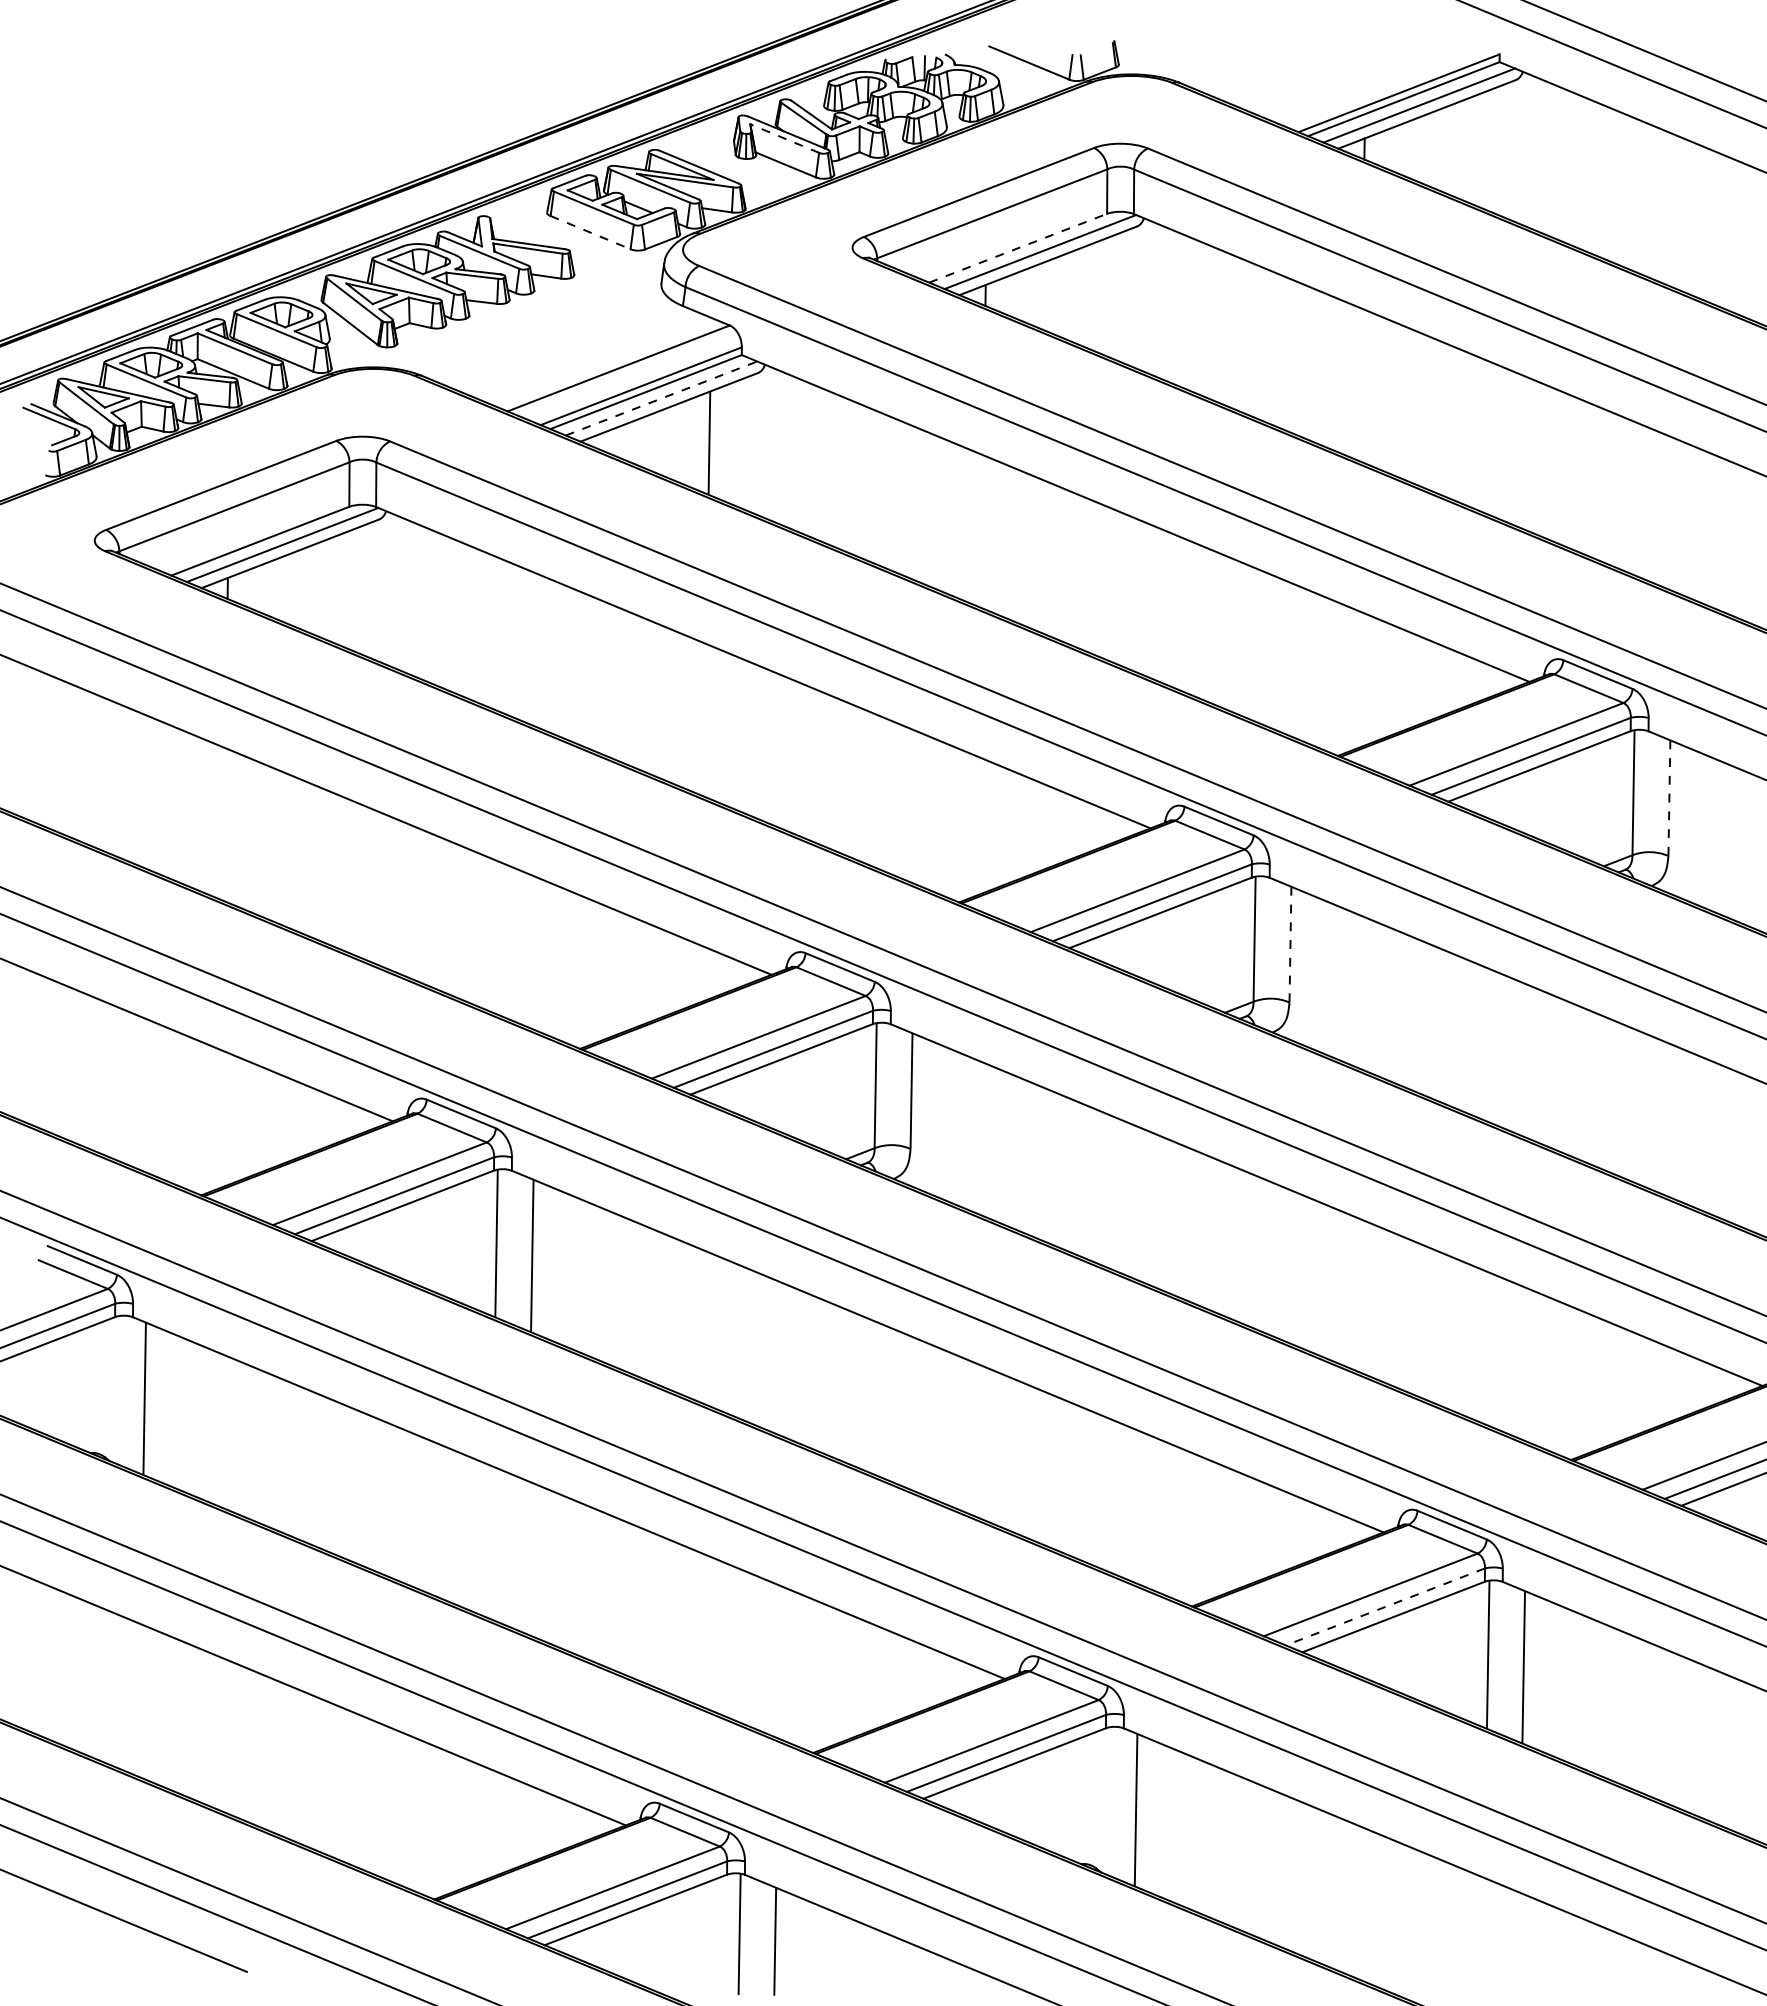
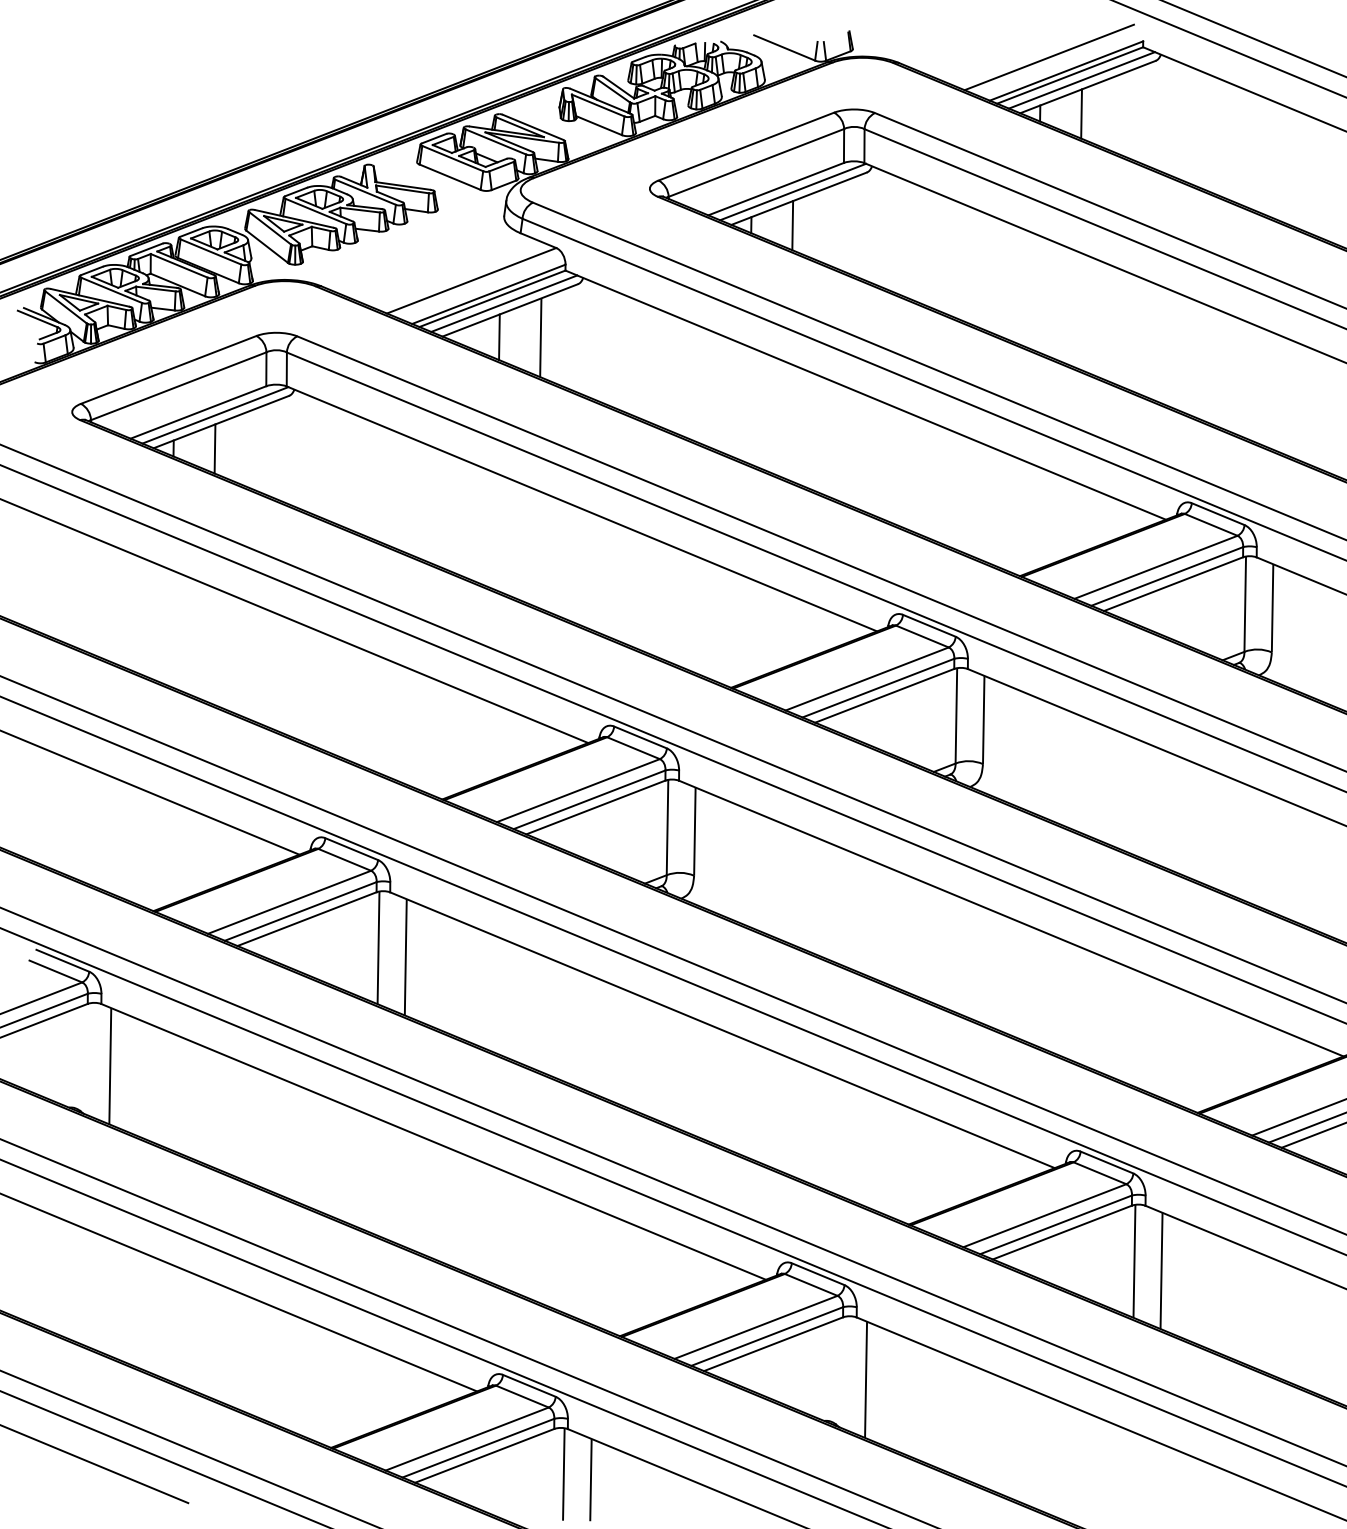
line: (1376, 75) -> (1049, 57), added
line: (784, 138) -> (598, 105), dashed -> solid
line: (1418, 149) -> (1081, 113), added
line: (591, 232) -> (450, 177), dashed -> solid
line: (1018, 248) -> (776, 189), dashed -> solid
line: (1039, 295) -> (792, 225), added
line: (661, 398) -> (504, 303), dashed -> solid
line: (654, 442) -> (498, 337), added
line: (281, 588) -> (214, 448), added
line: (1669, 798) -> (1272, 608), dashed -> solid
line: (1290, 944) -> (983, 719), dashed -> solid
line: (1385, 1606) -> (1056, 1224), dashed -> solid

